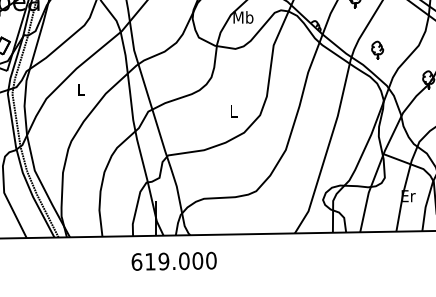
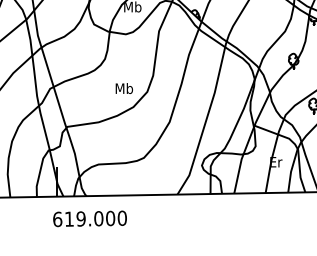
part: (377, 49) -> (249, 34), removed
text: (233, 111) -> (124, 88), L -> Mb
text: (173, 260) -> (89, 218), moved

